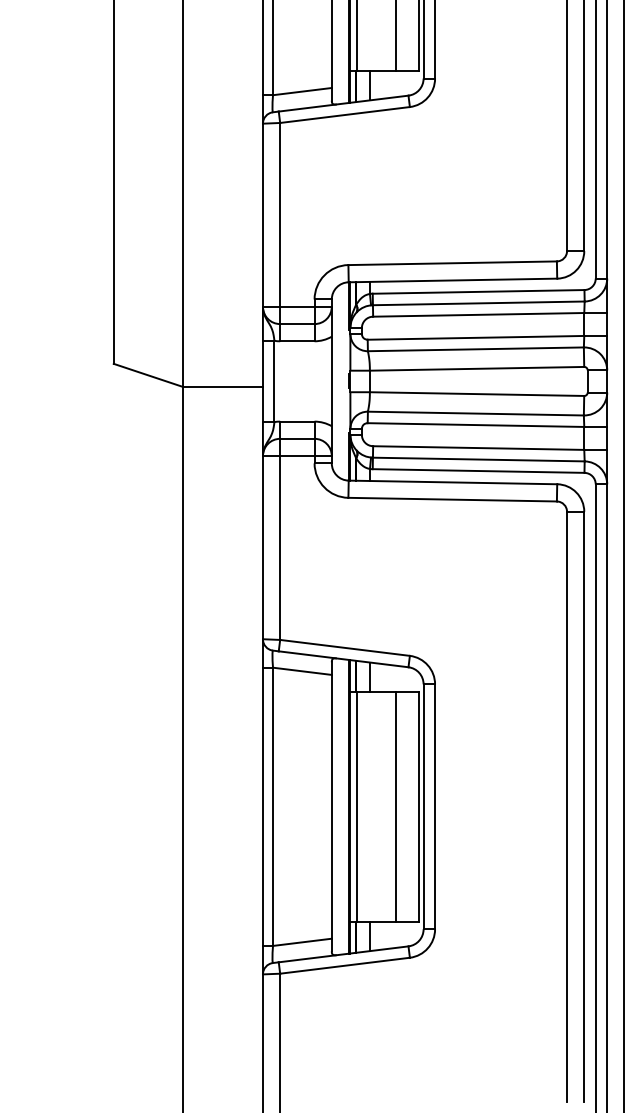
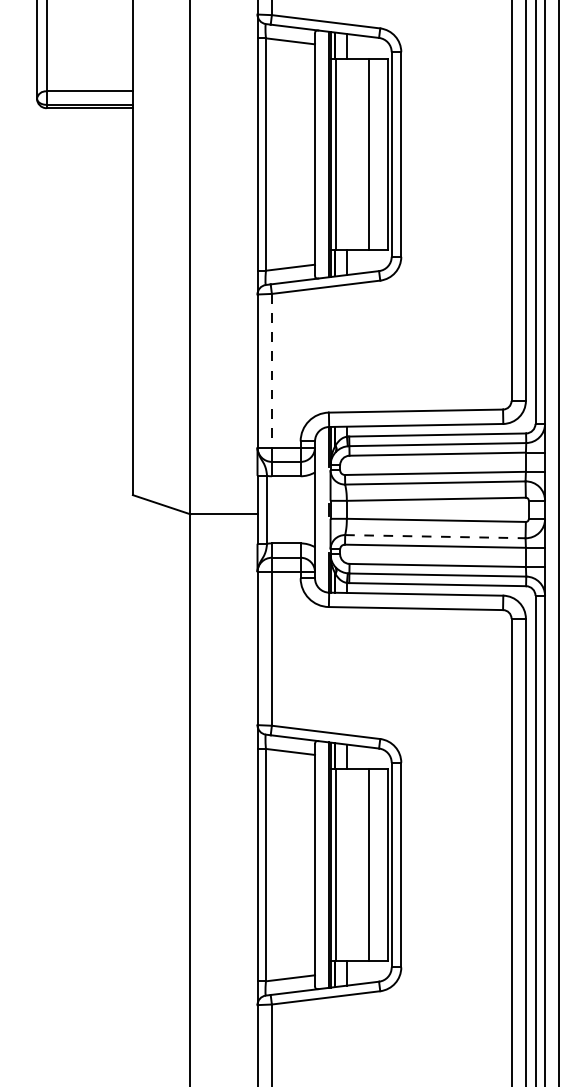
line: (279, 214) -> (271, 370), solid -> dashed
line: (476, 413) -> (435, 536), solid -> dashed

